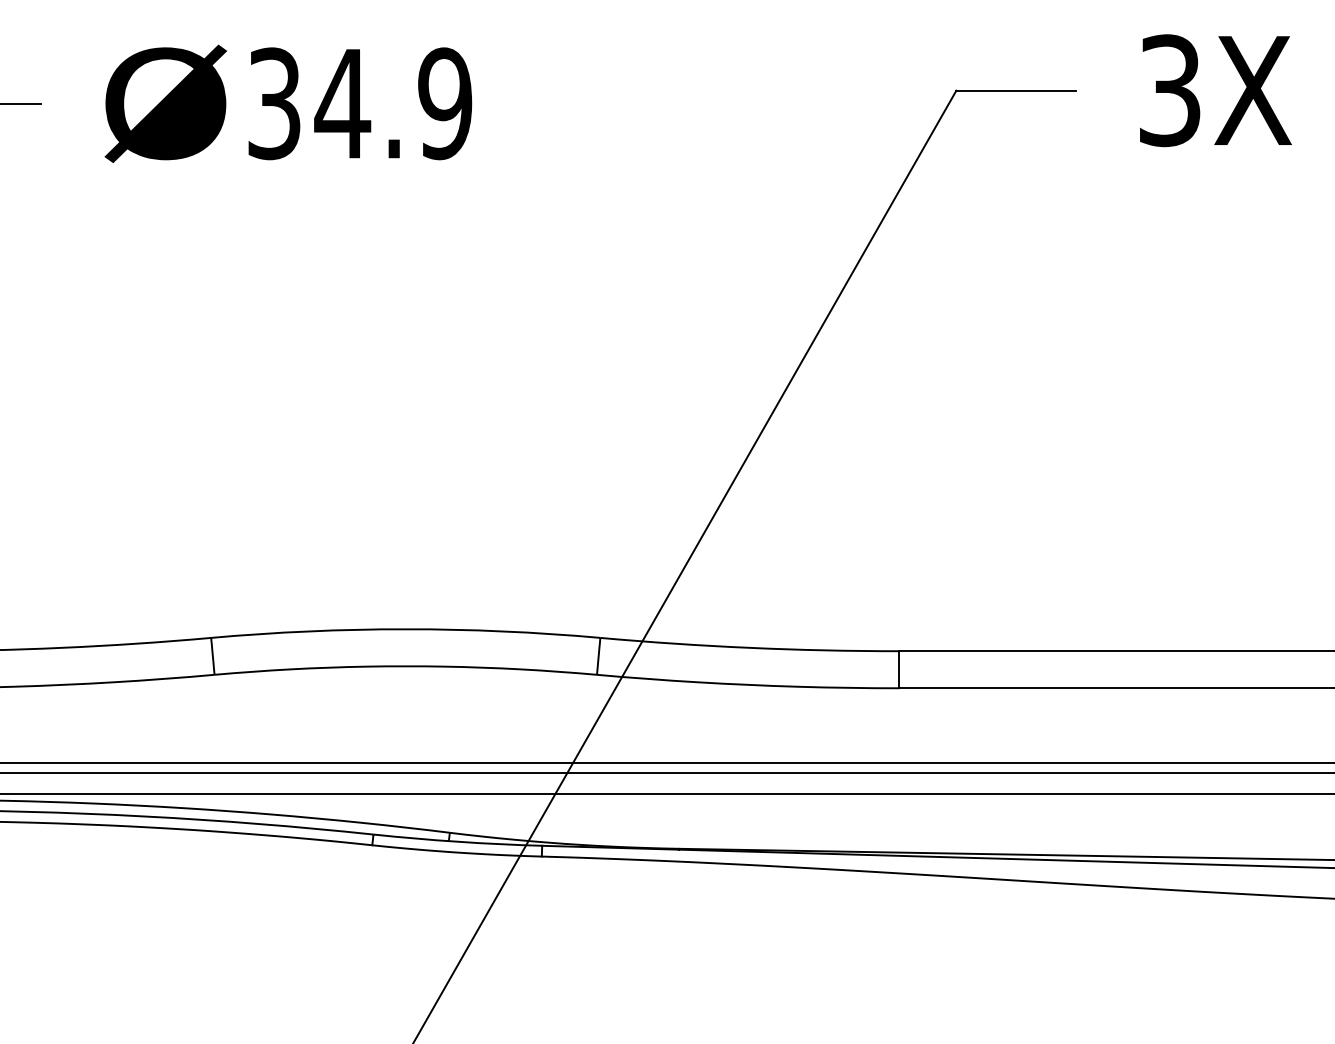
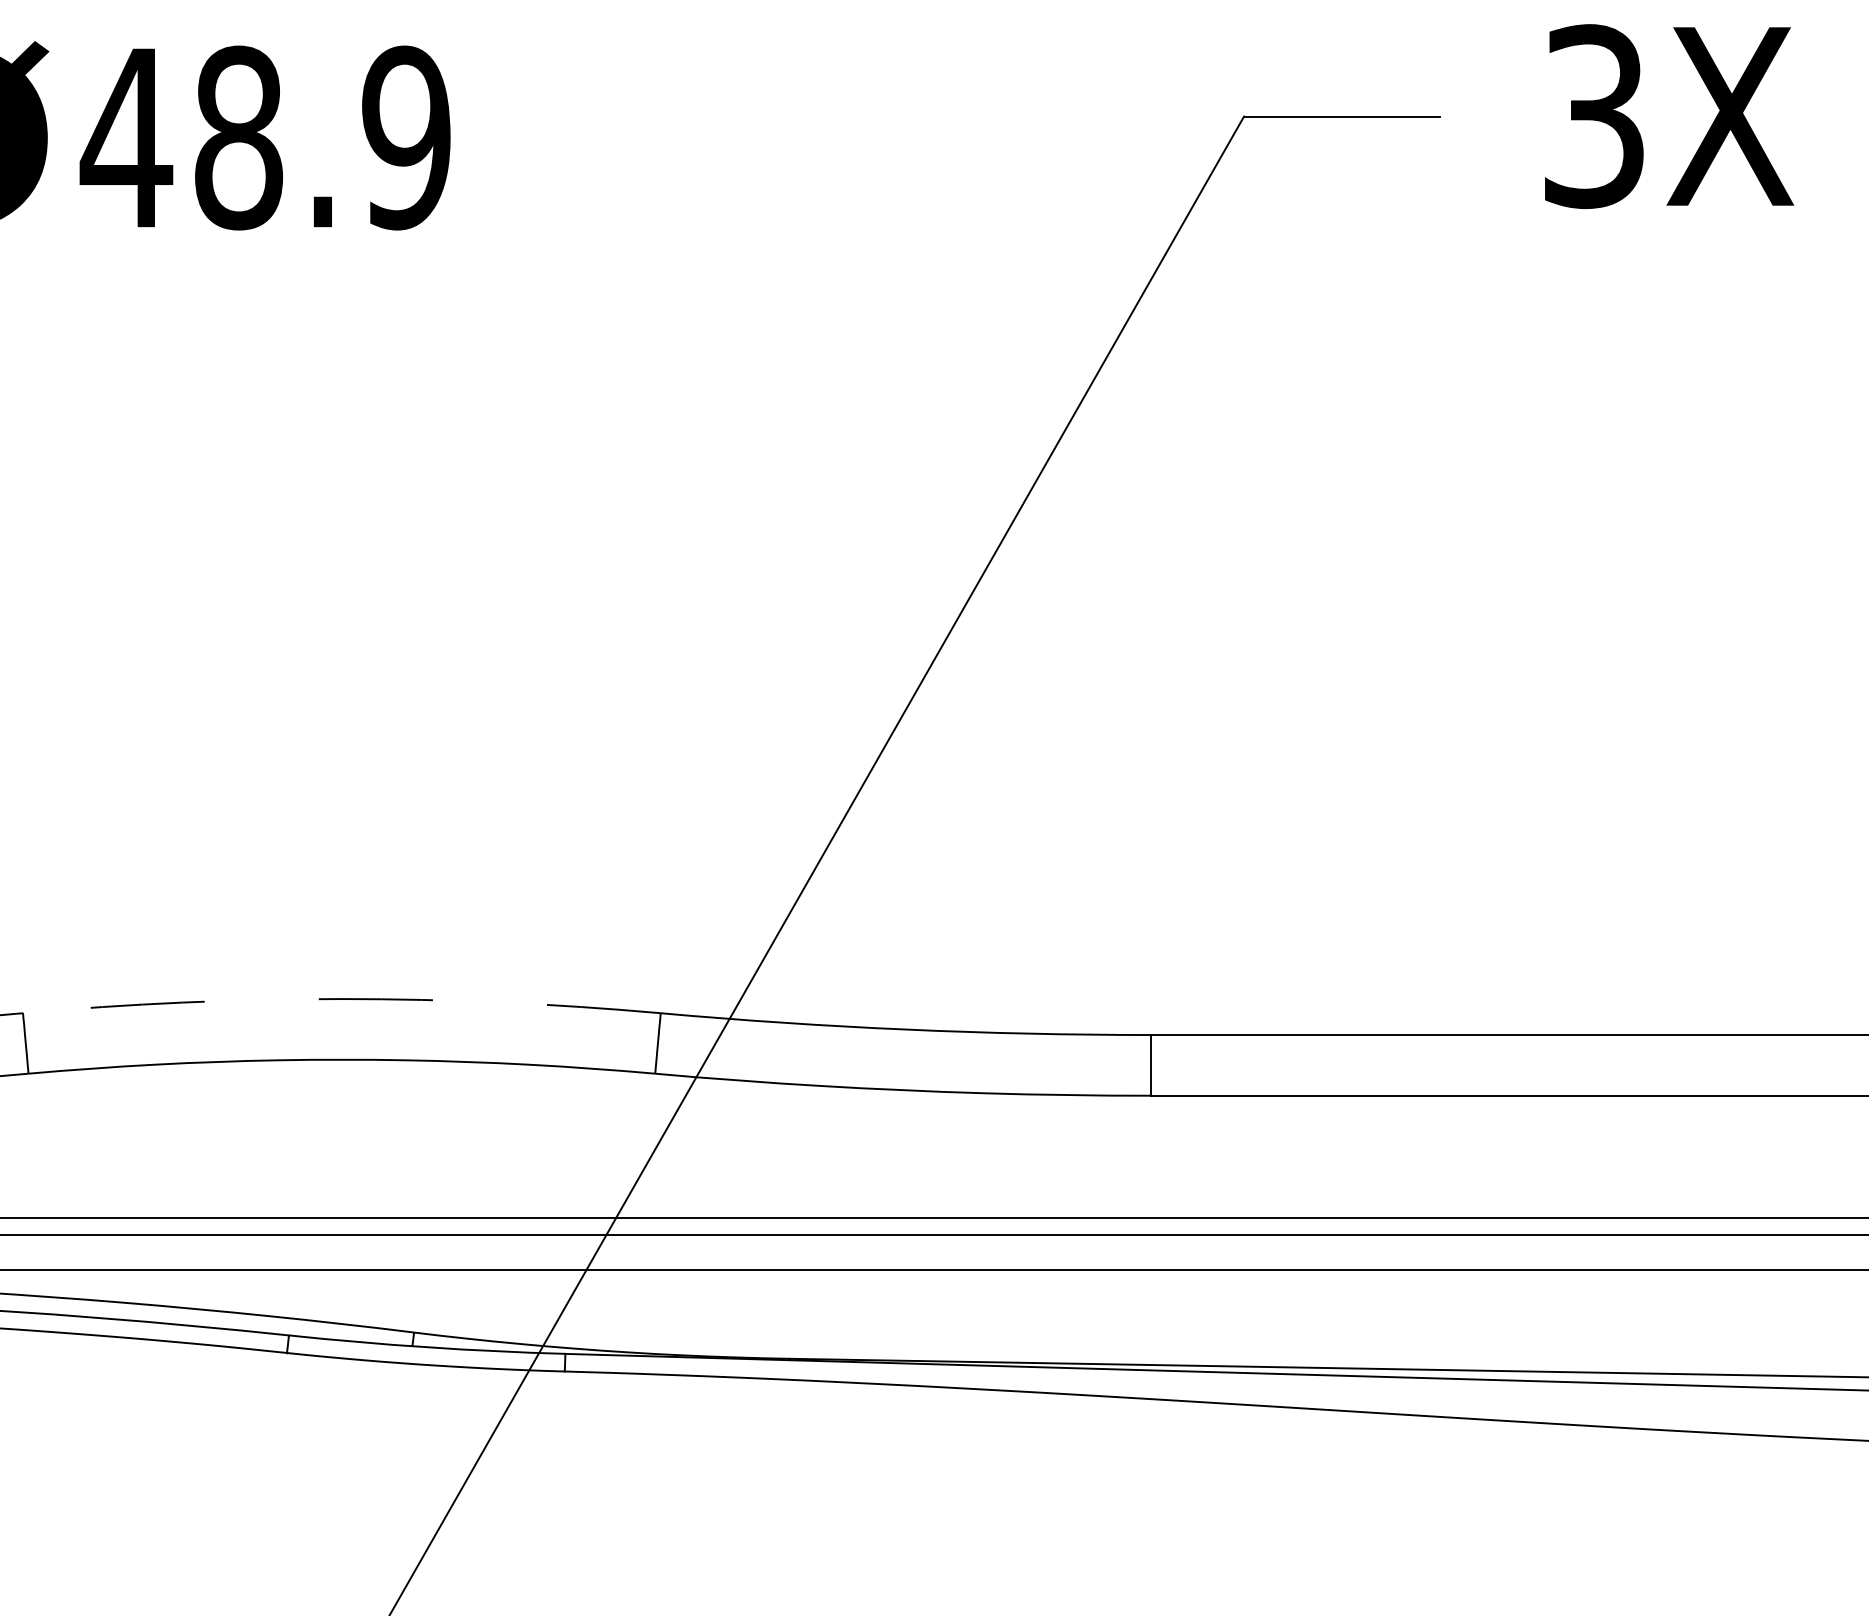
text: (308, 103) -> (182, 137), 34.9 -> 48.9
arc: (405, 629) -> (341, 999), solid -> dashed

